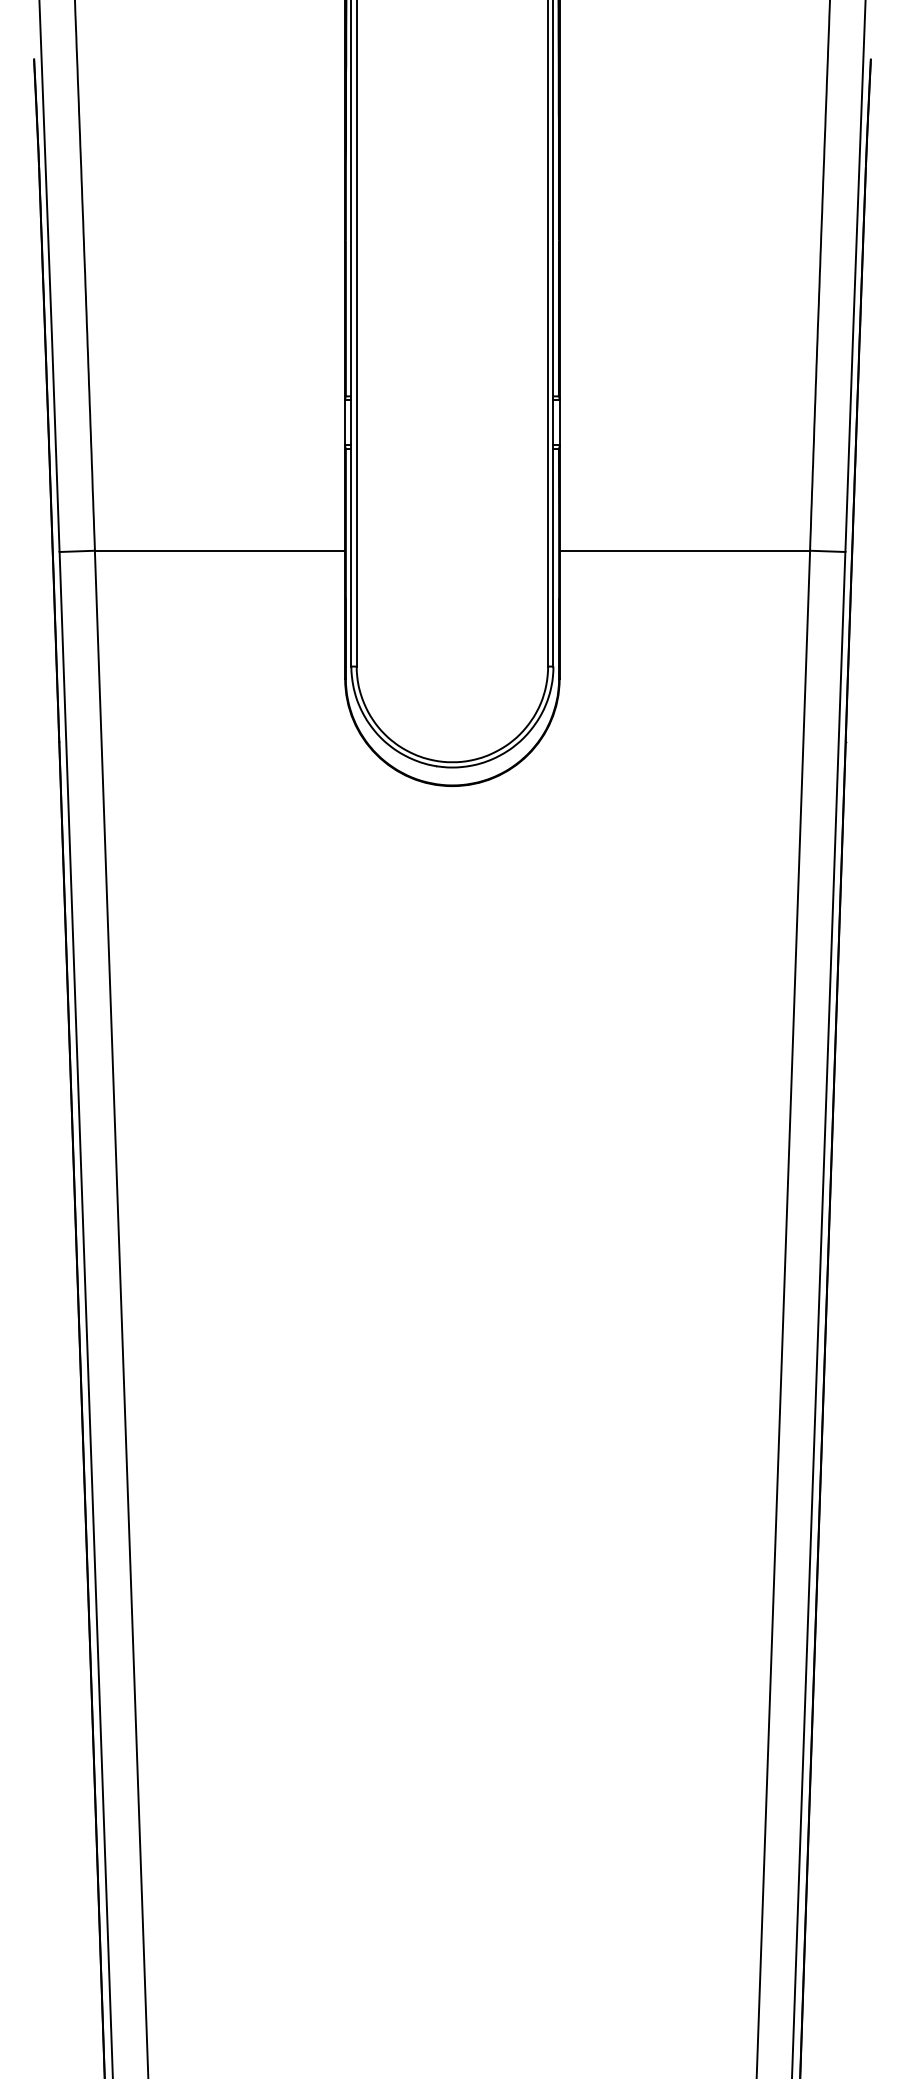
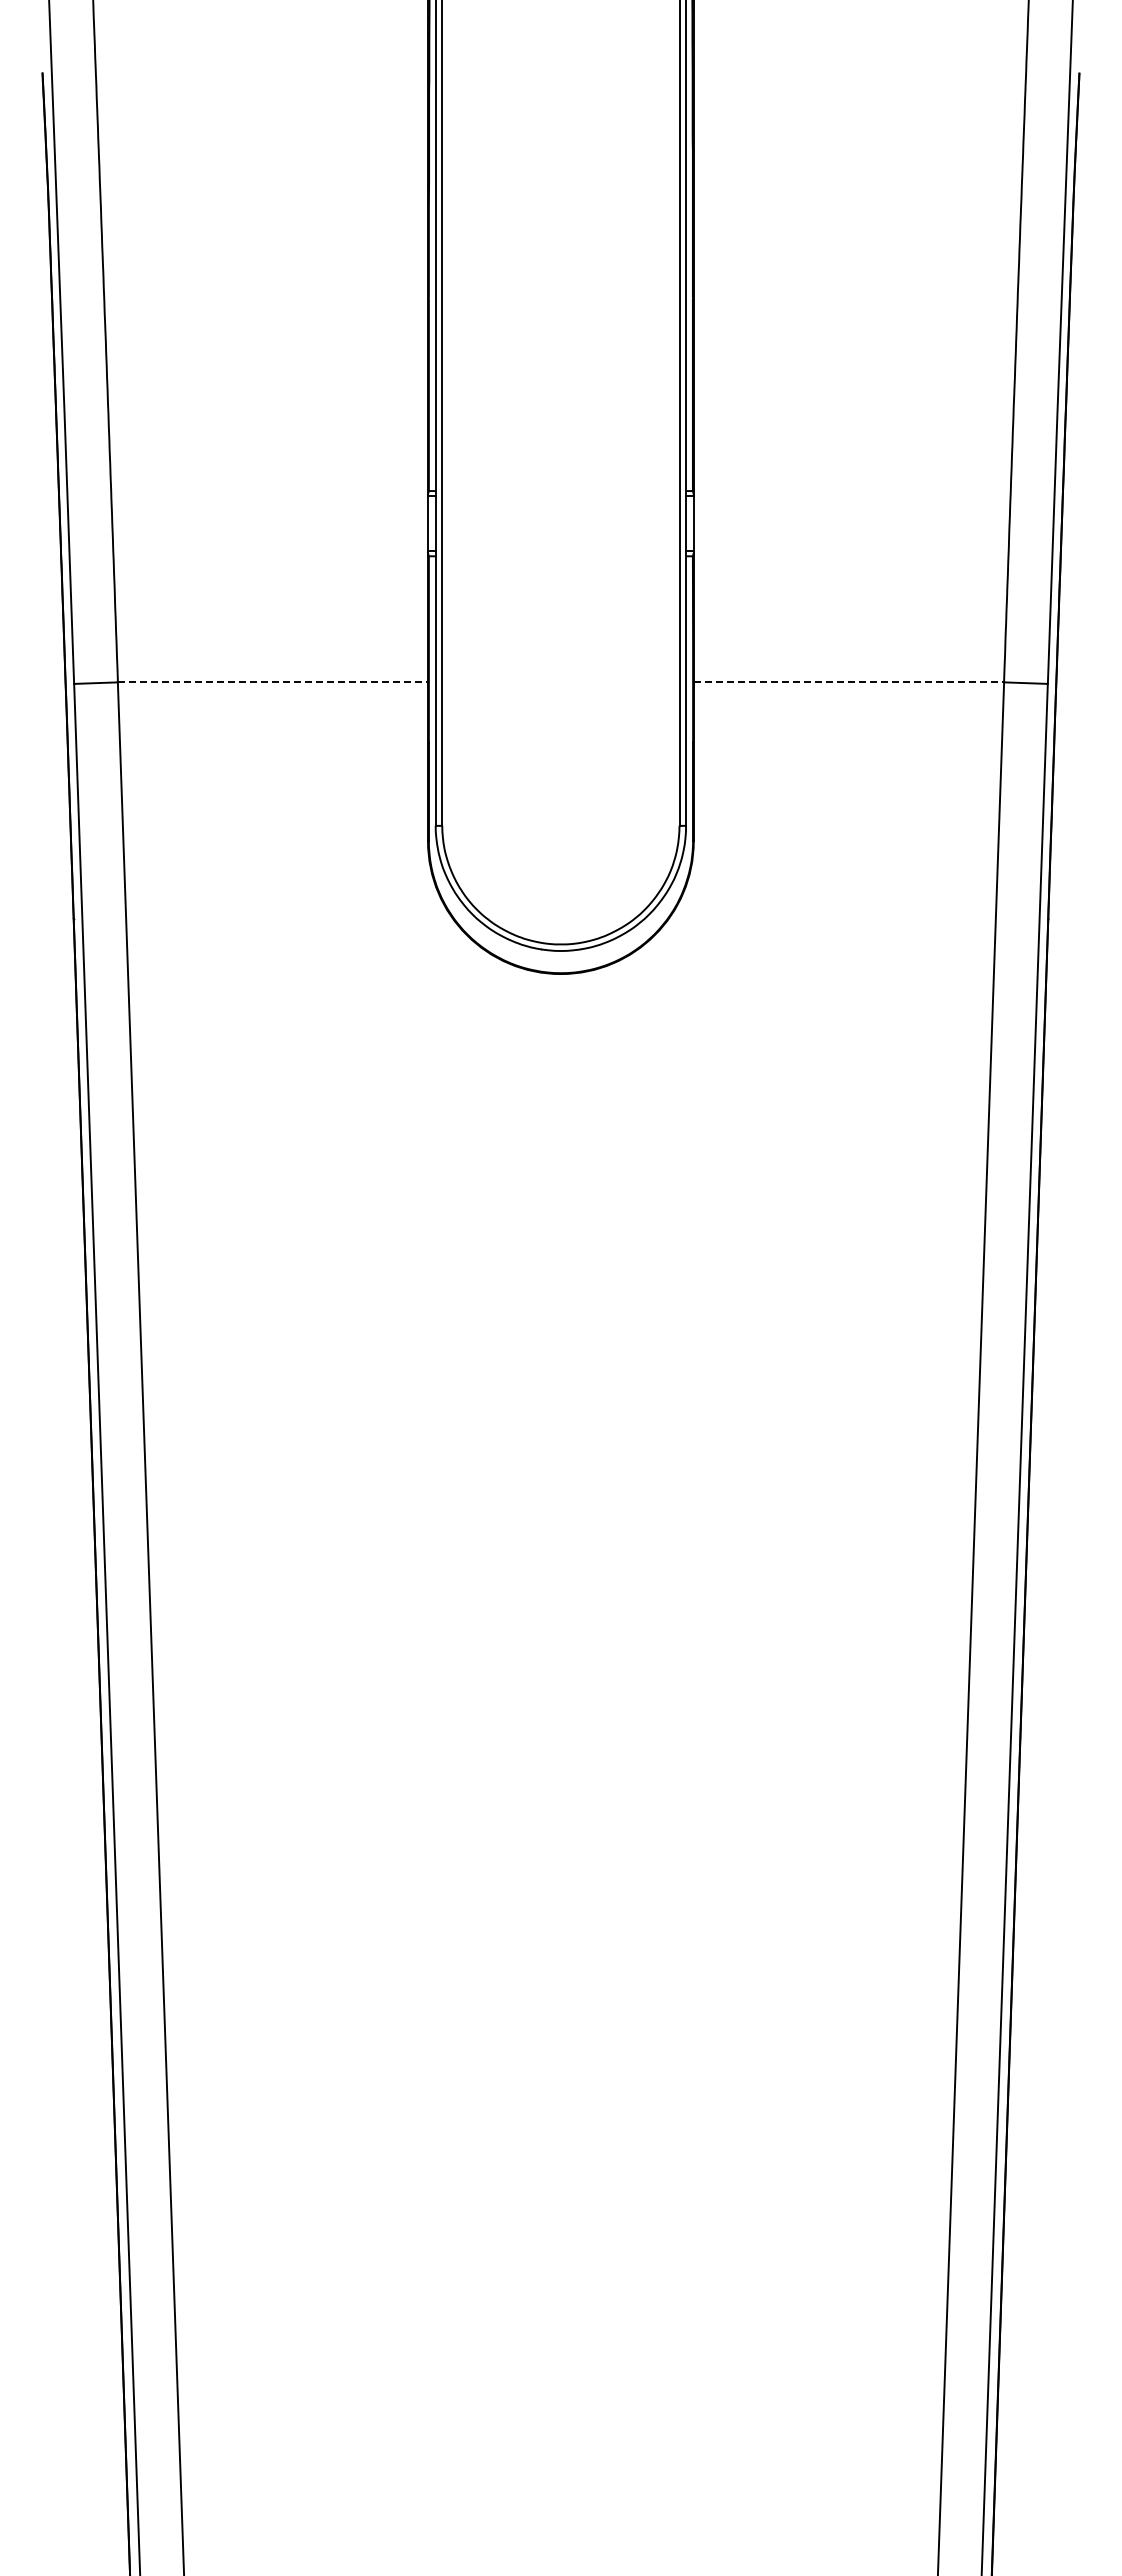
line: (220, 550) -> (273, 682), solid -> dashed
line: (685, 550) -> (849, 682), solid -> dashed

